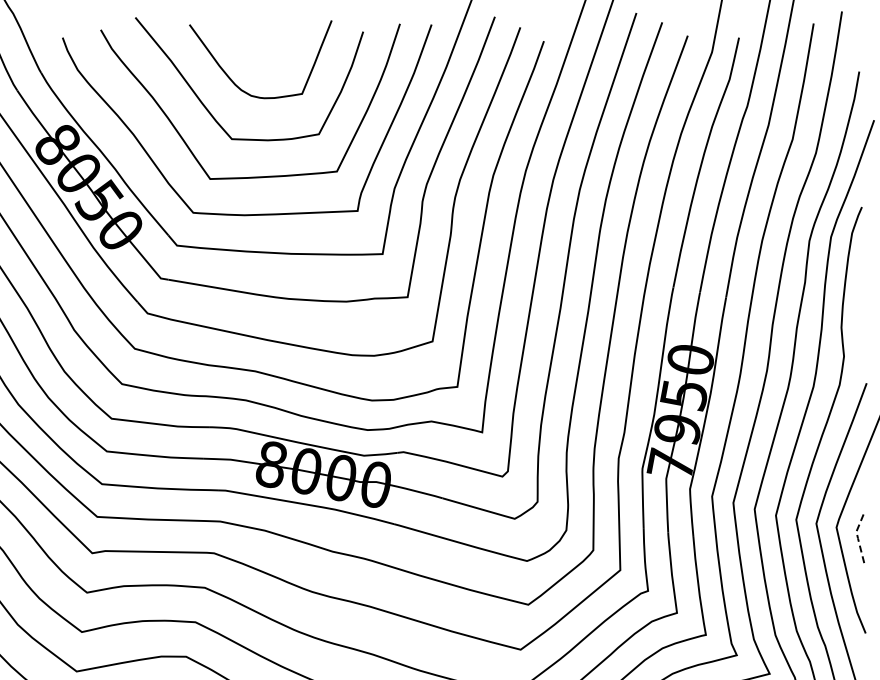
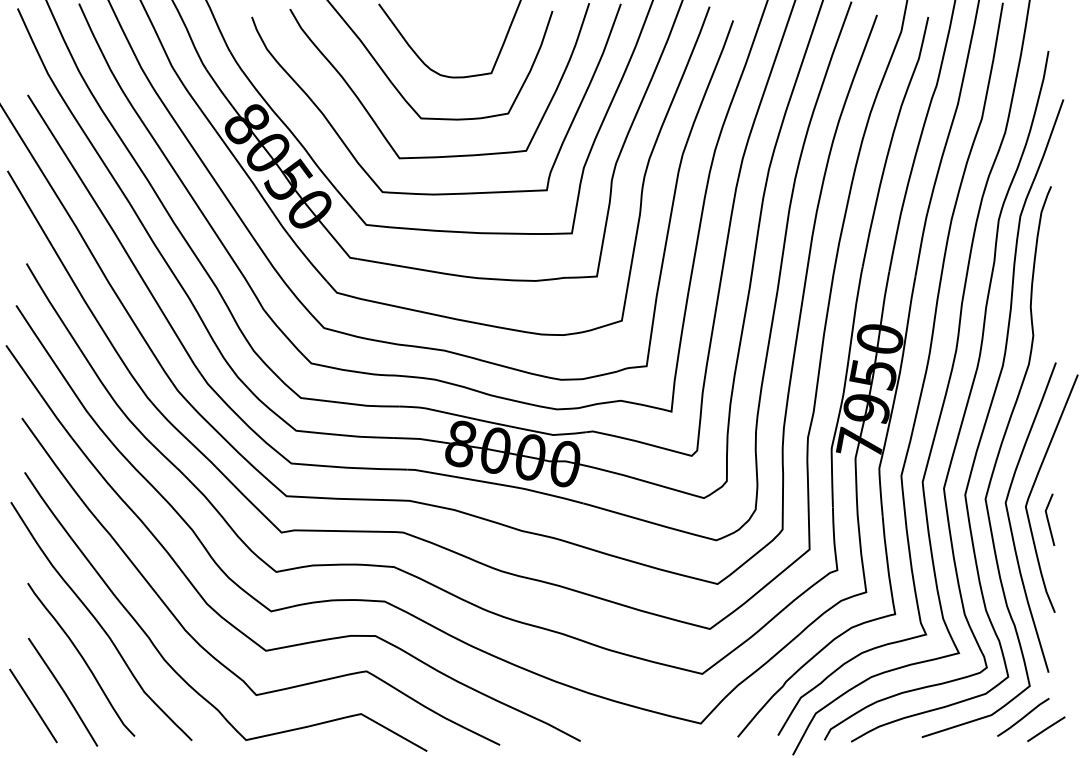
line: (858, 539) -> (1047, 518), dashed -> solid

